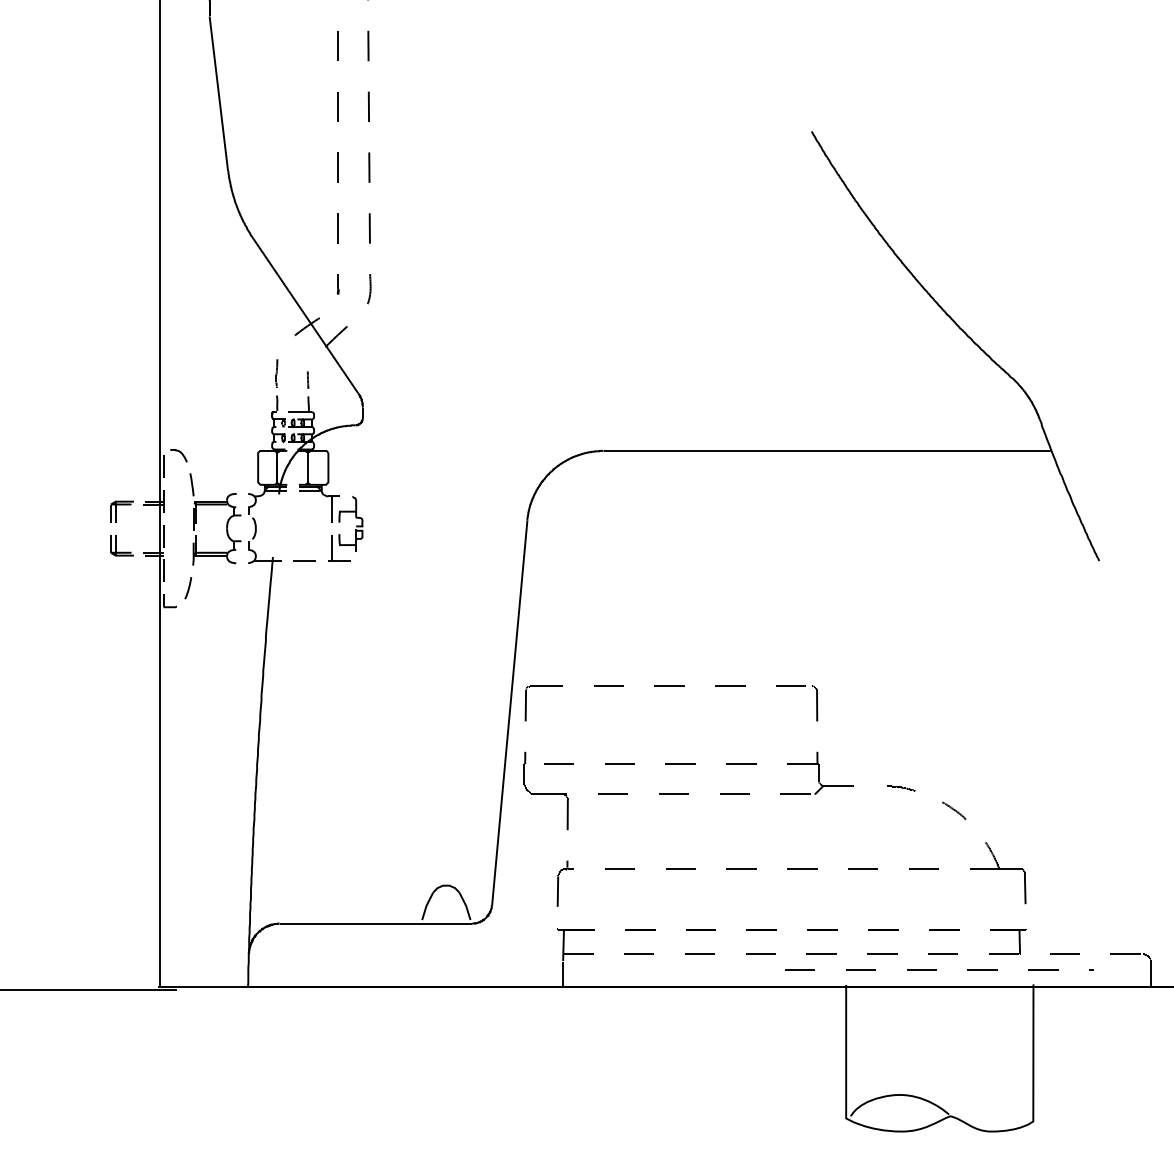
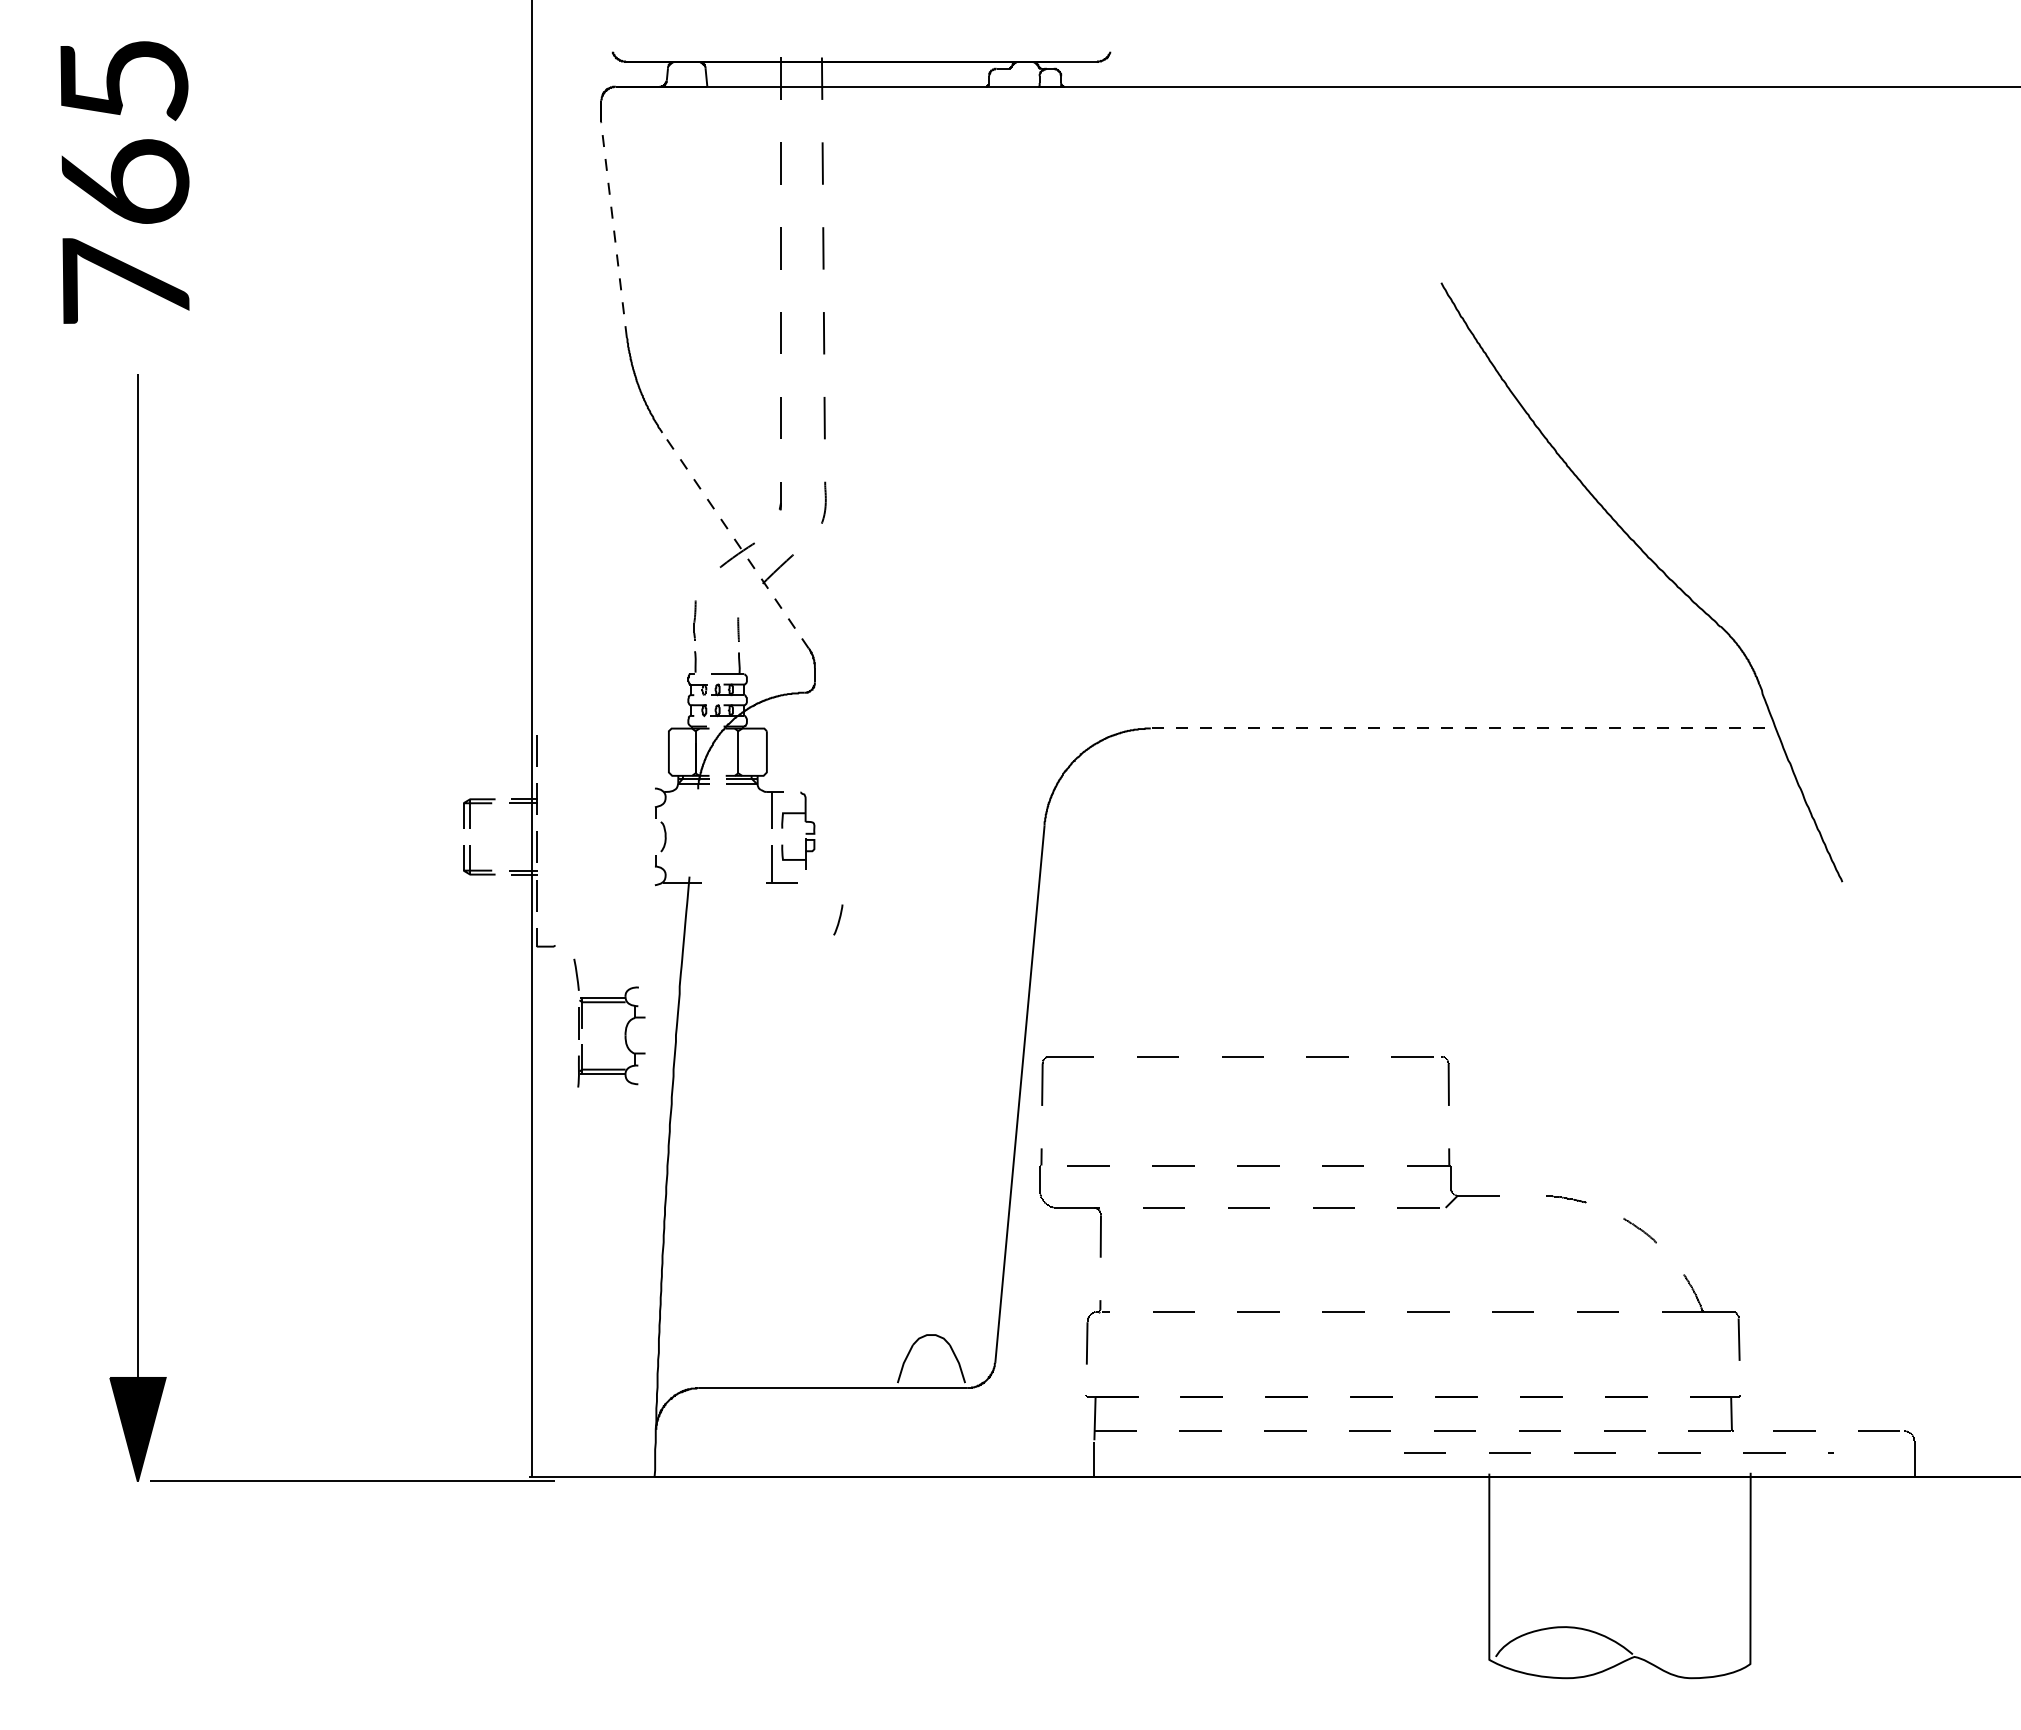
line: (219, 94) -> (614, 230), solid -> dashed
line: (305, 316) -> (735, 540), solid -> dashed
line: (828, 450) -> (1464, 728), solid -> dashed
curve: (181, 453) -> (561, 732), removed
part: (227, 521) -> (625, 1026), moved
line: (304, 561) -> (733, 882), removed
line: (188, 587) -> (838, 919), moved

